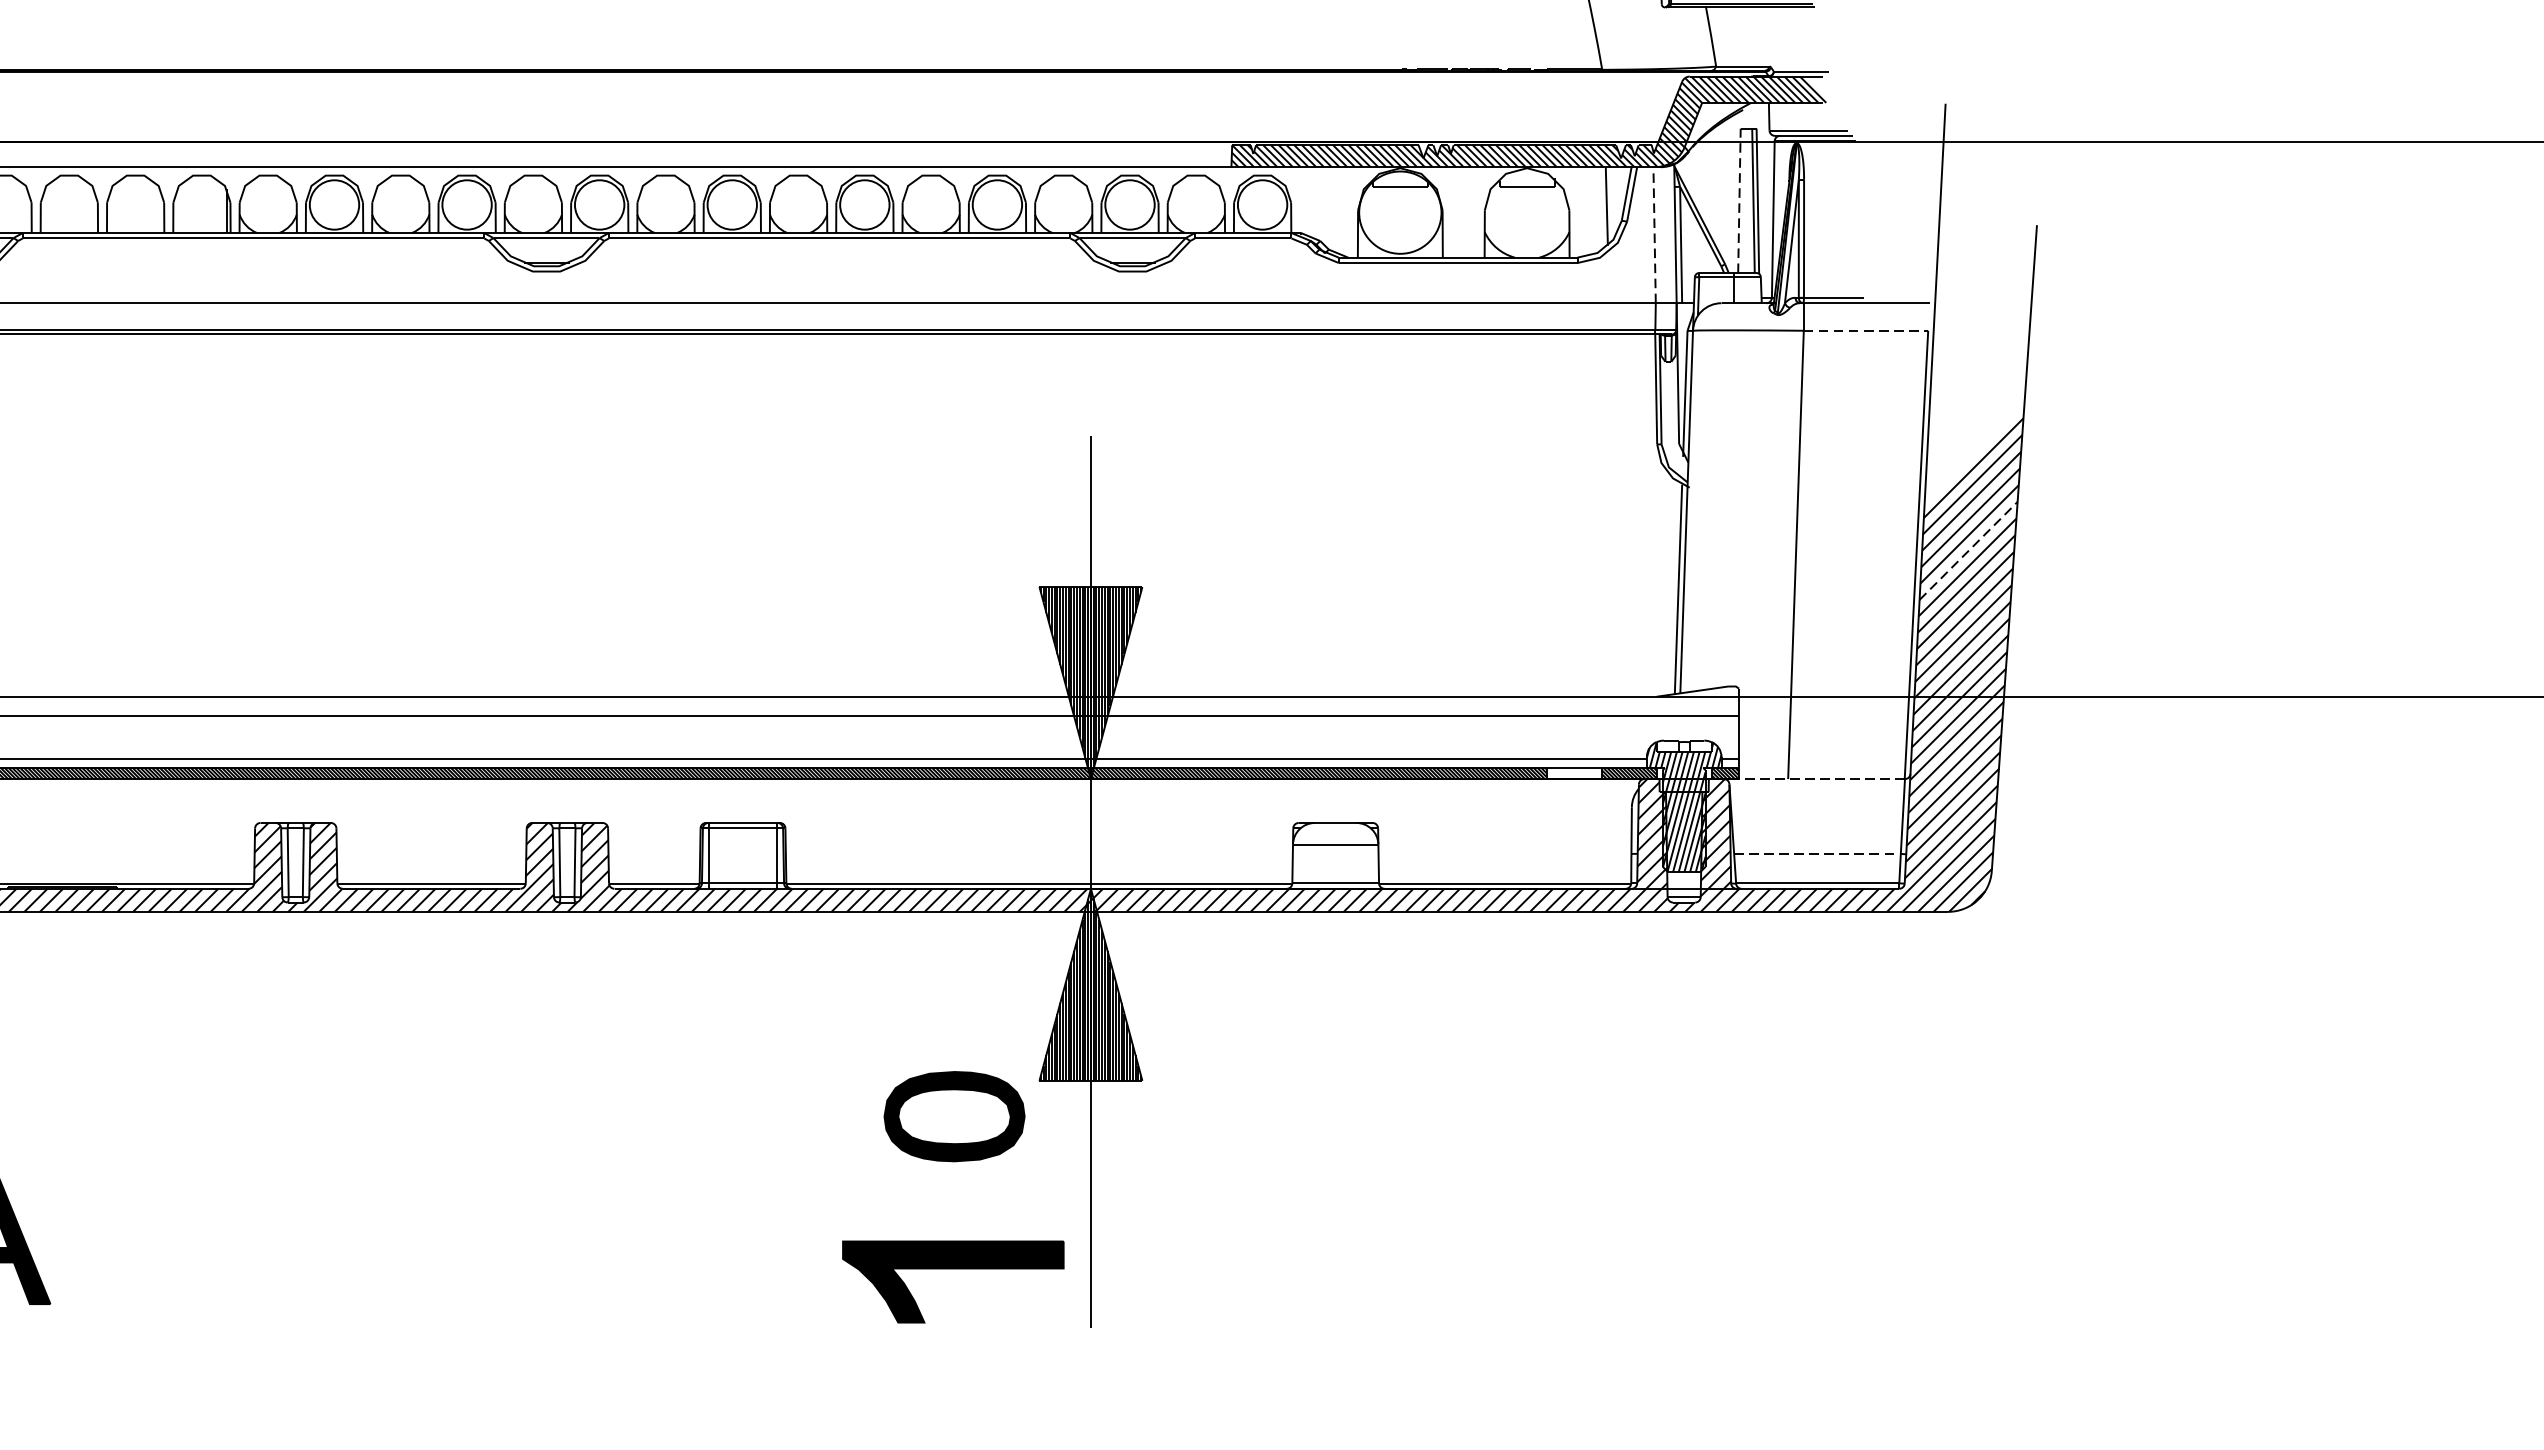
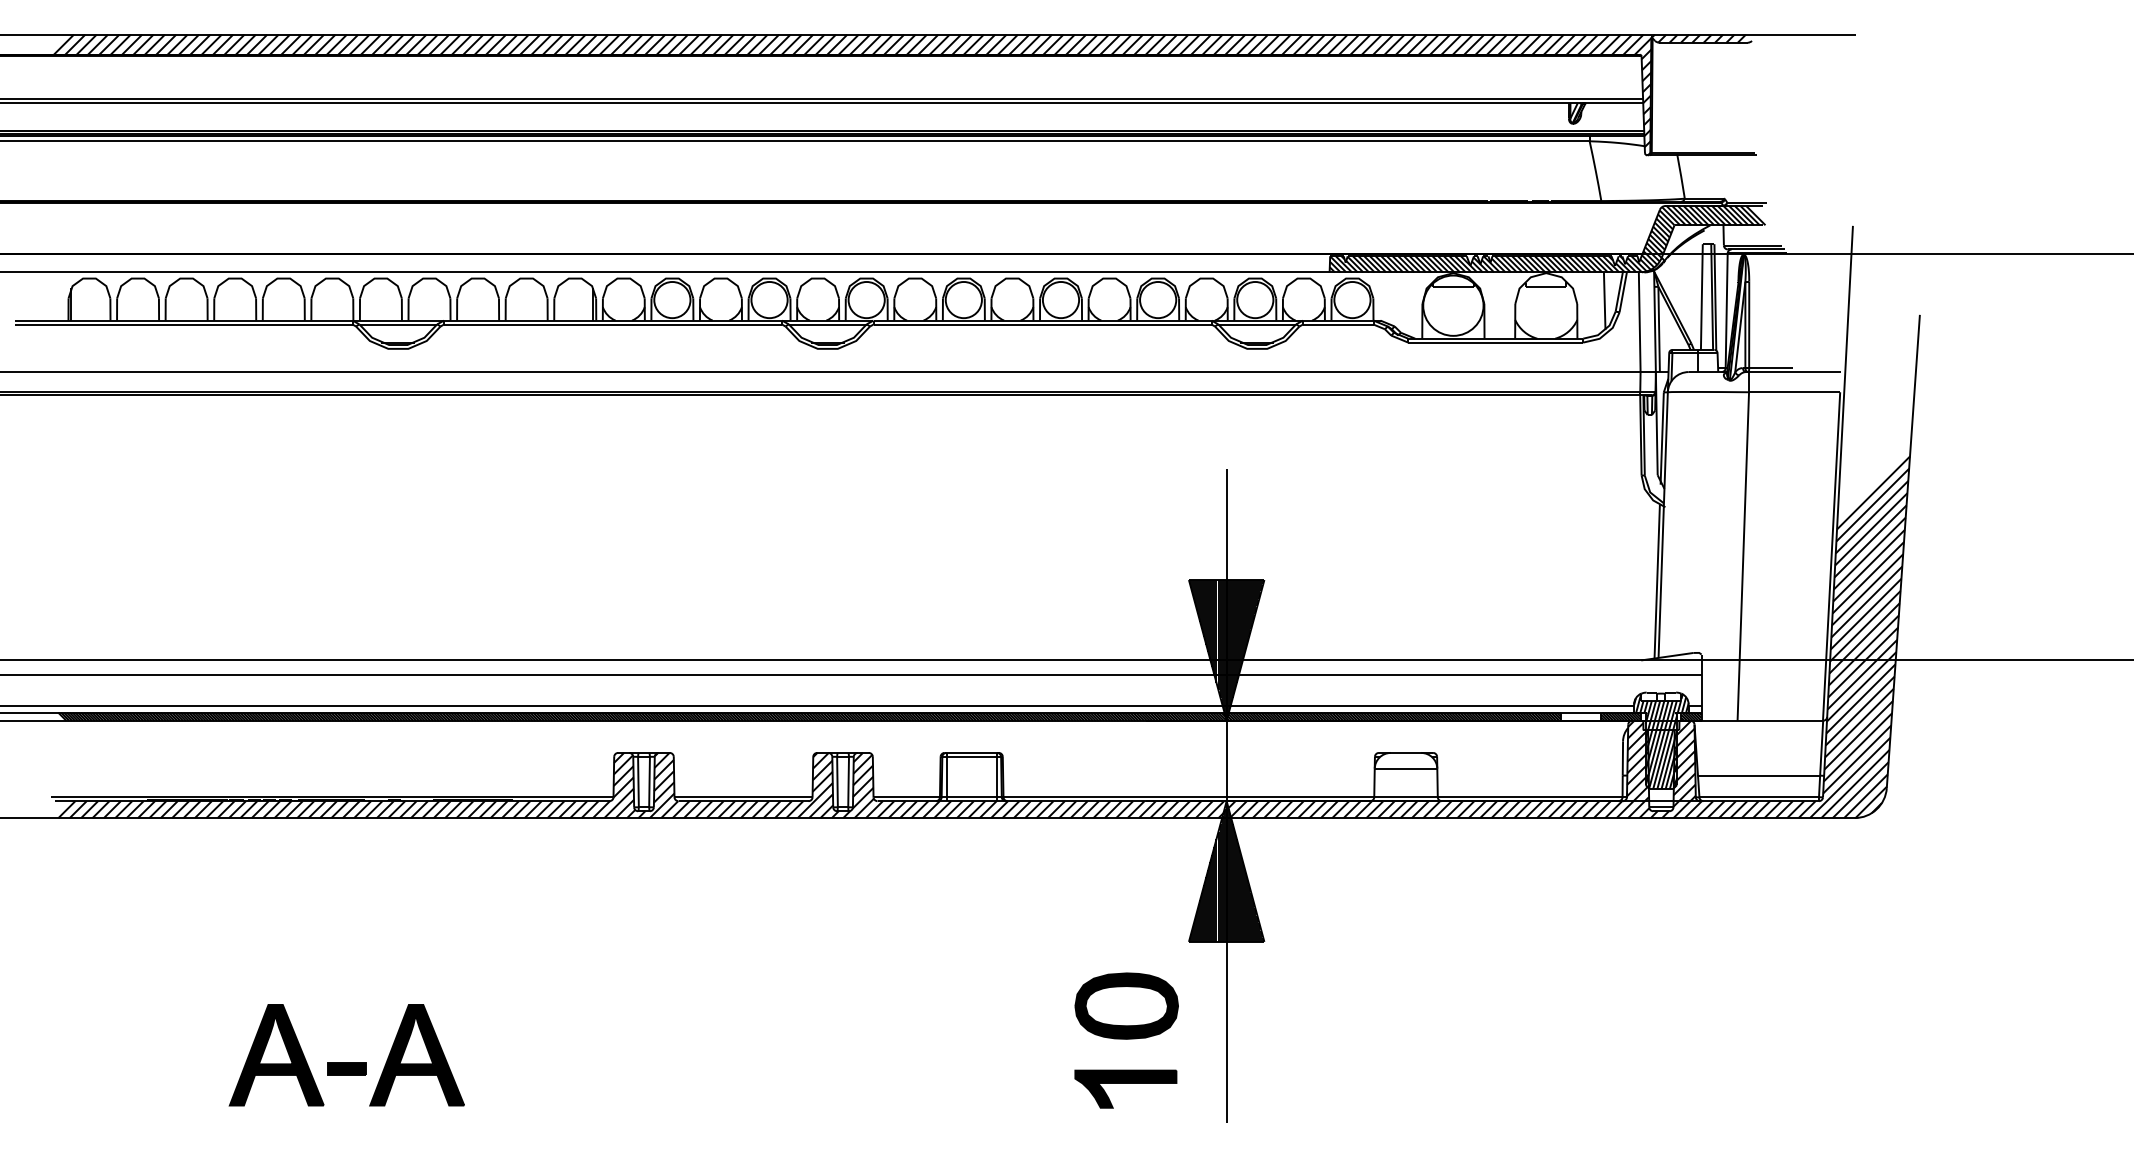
line: (1738, 201) -> (1701, 297), dashed -> solid
line: (1654, 235) -> (1639, 322), dashed -> solid
line: (1865, 331) -> (1794, 392), dashed -> solid
line: (1968, 550) -> (1869, 553), dashed -> solid
line: (1822, 778) -> (1762, 720), dashed -> solid
line: (1818, 853) -> (1759, 775), dashed -> solid
part: (954, 1115) -> (1126, 1005), moved
part: (952, 1280) -> (1125, 1088), size x0.62

